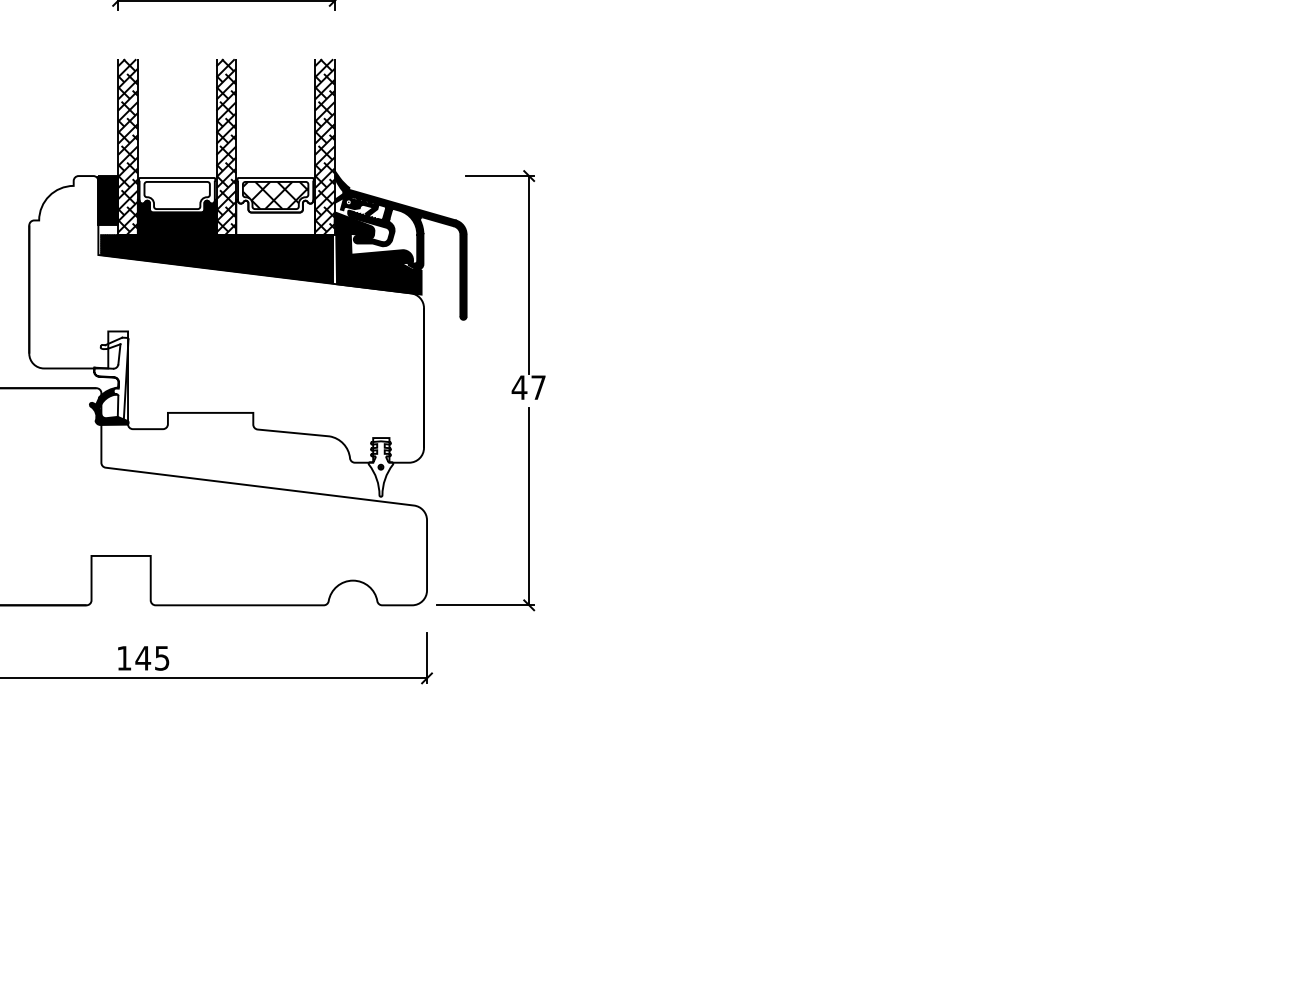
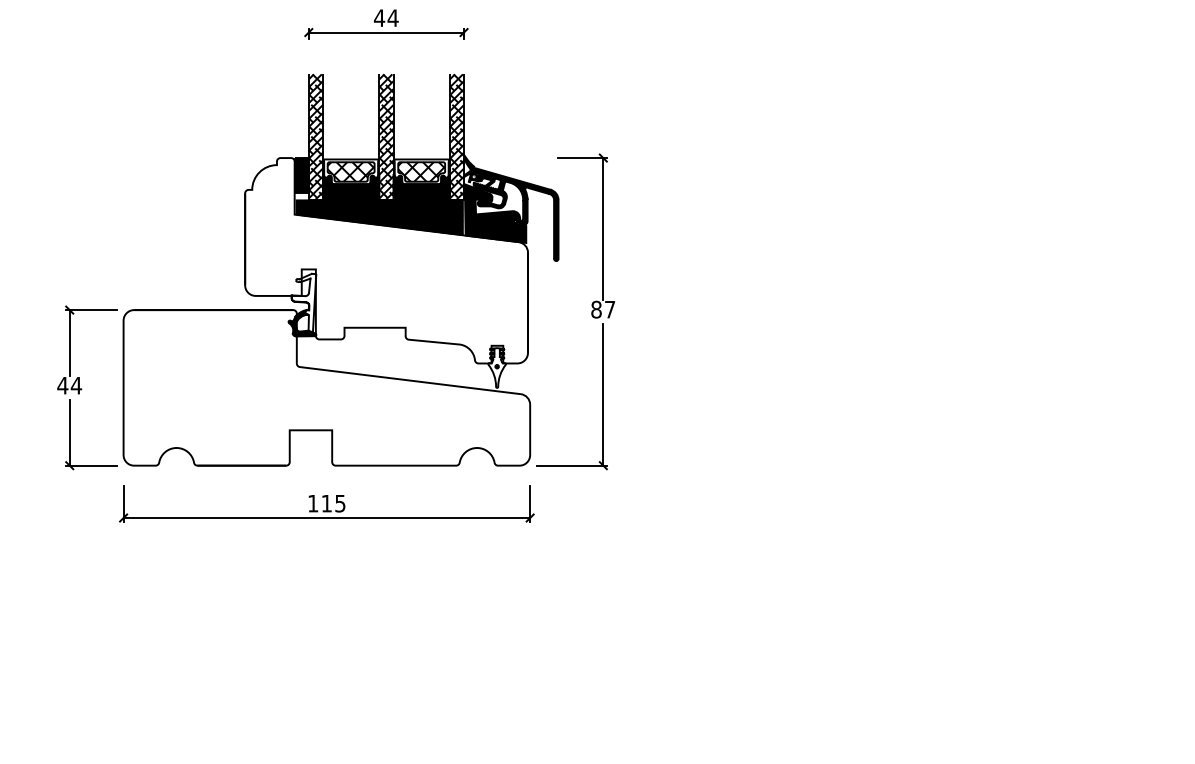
hatch: (176, 194) -> (350, 171), added
fill: (275, 217) -> (421, 187), added
text: (519, 387) -> (596, 309), 47 -> 87
text: (142, 658) -> (326, 503), 145 -> 115

